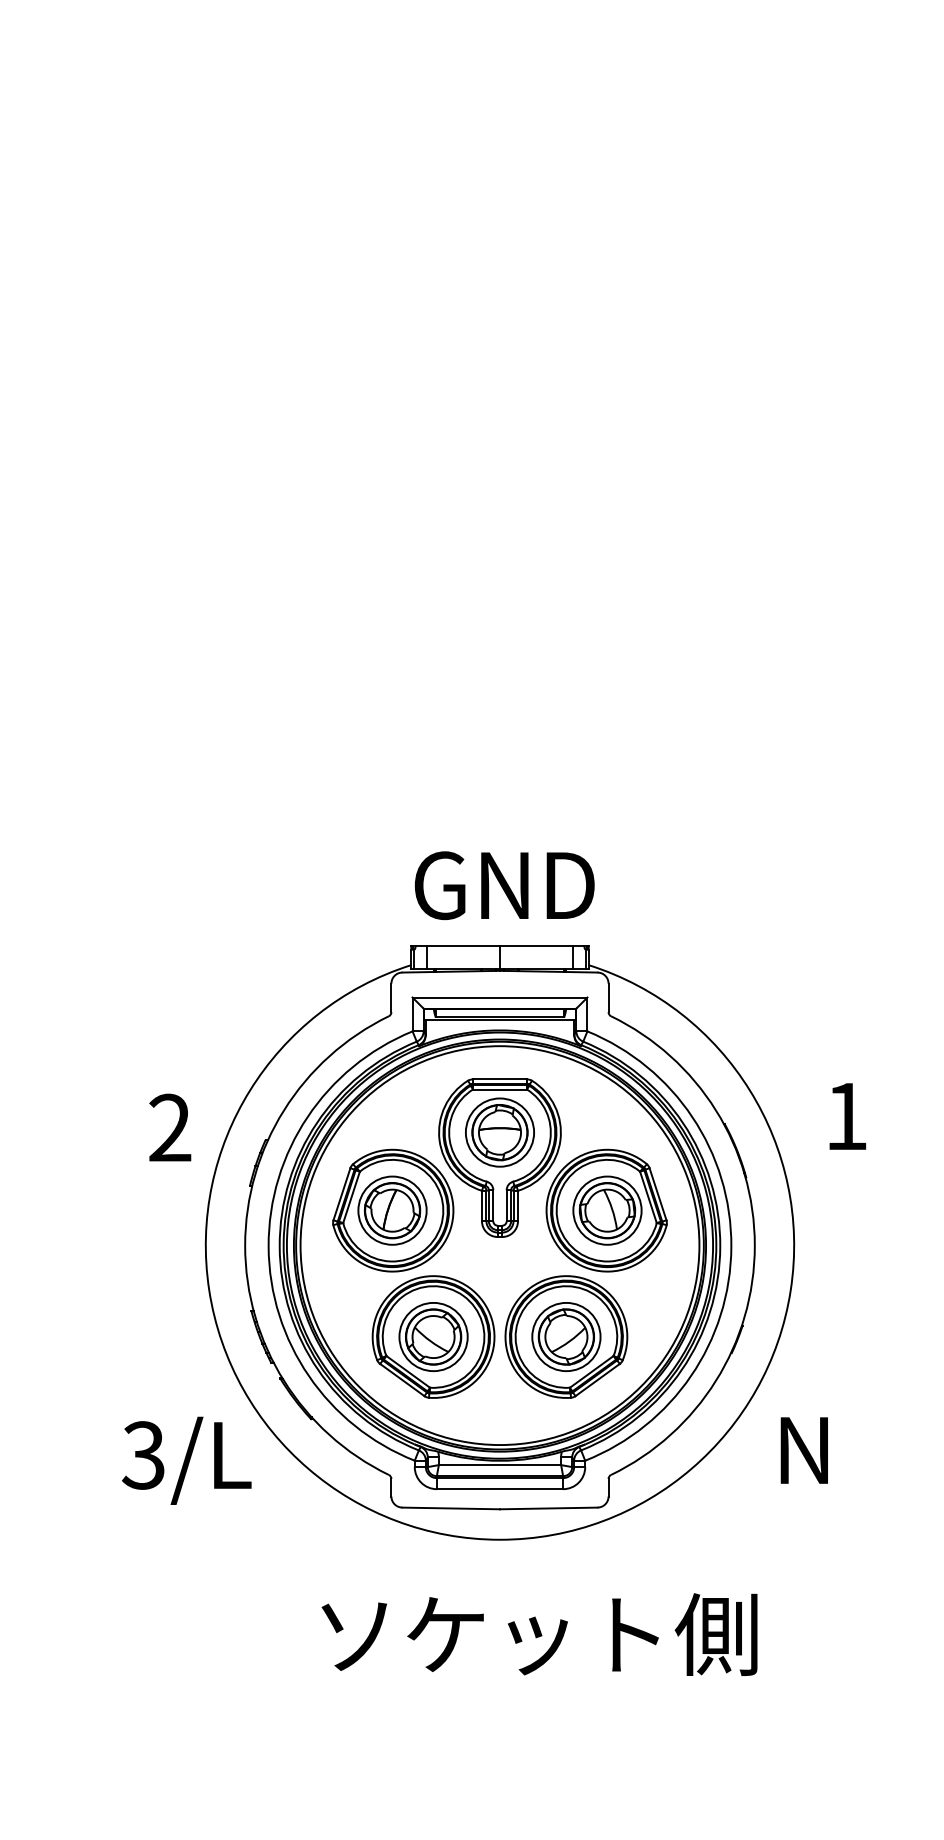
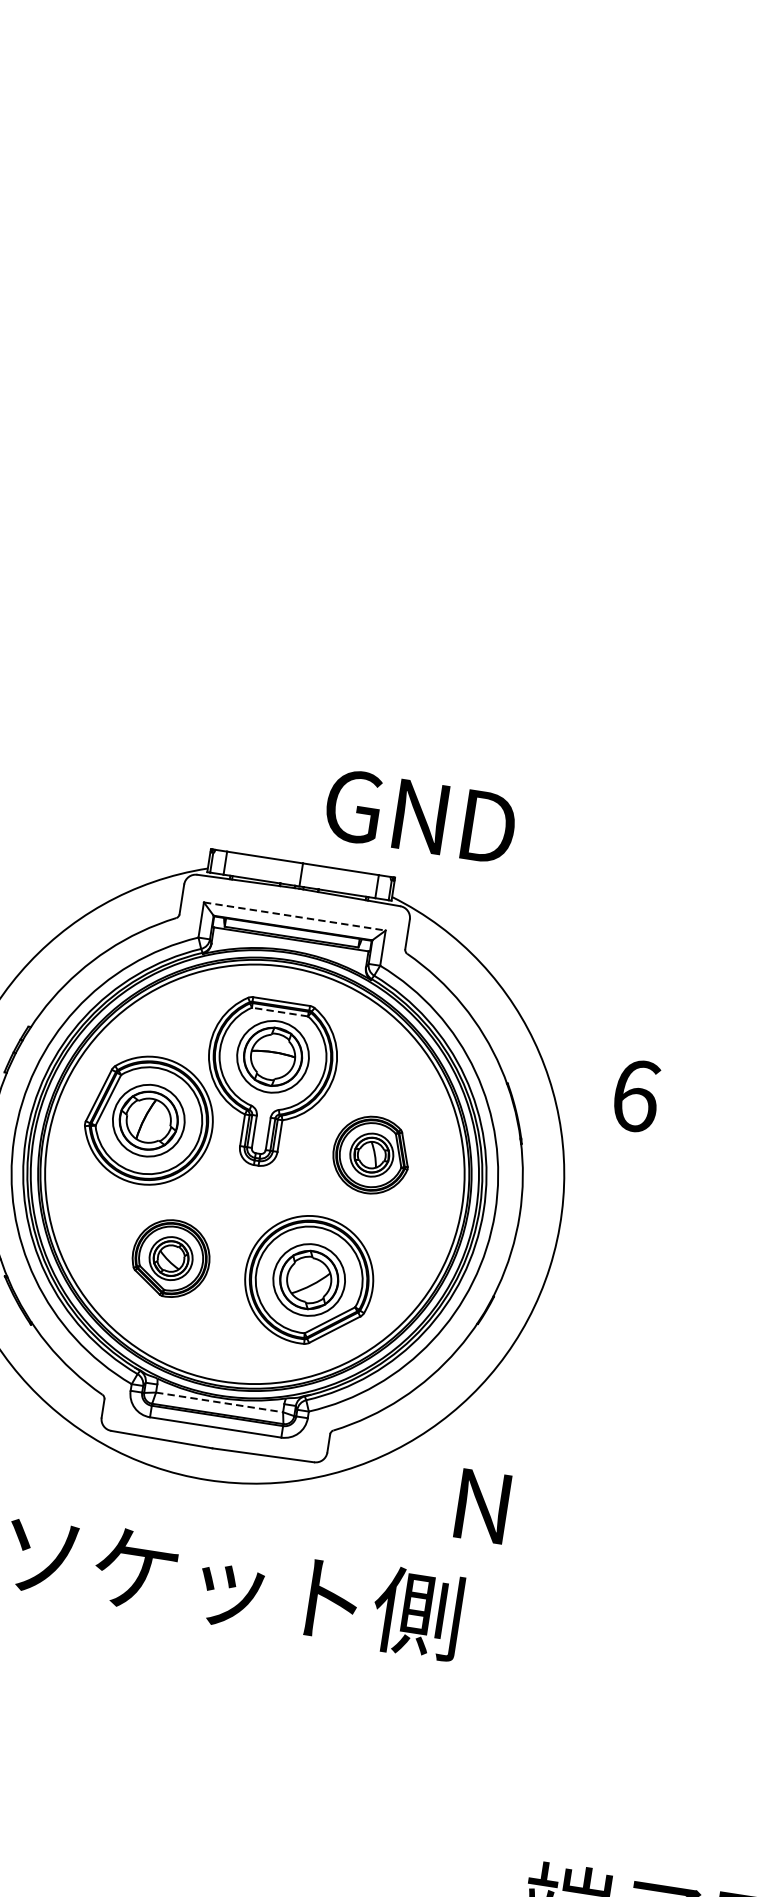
text: (504, 885) -> (420, 816), moved
line: (500, 997) -> (295, 916), solid -> dashed
line: (500, 1089) -> (280, 1012), solid -> dashed
text: (847, 1116) -> (636, 1096), 1 -> 6
part: (606, 1210) -> (371, 1154), size x0.6
part: (433, 1336) -> (171, 1258), size x0.6
text: (803, 1450) -> (481, 1506), moved
line: (500, 1465) -> (220, 1402), solid -> dashed

